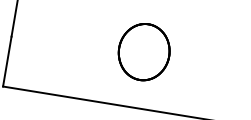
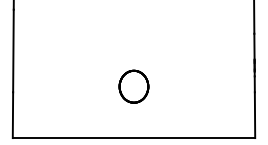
part: (143, 51) -> (133, 86), size x0.62

